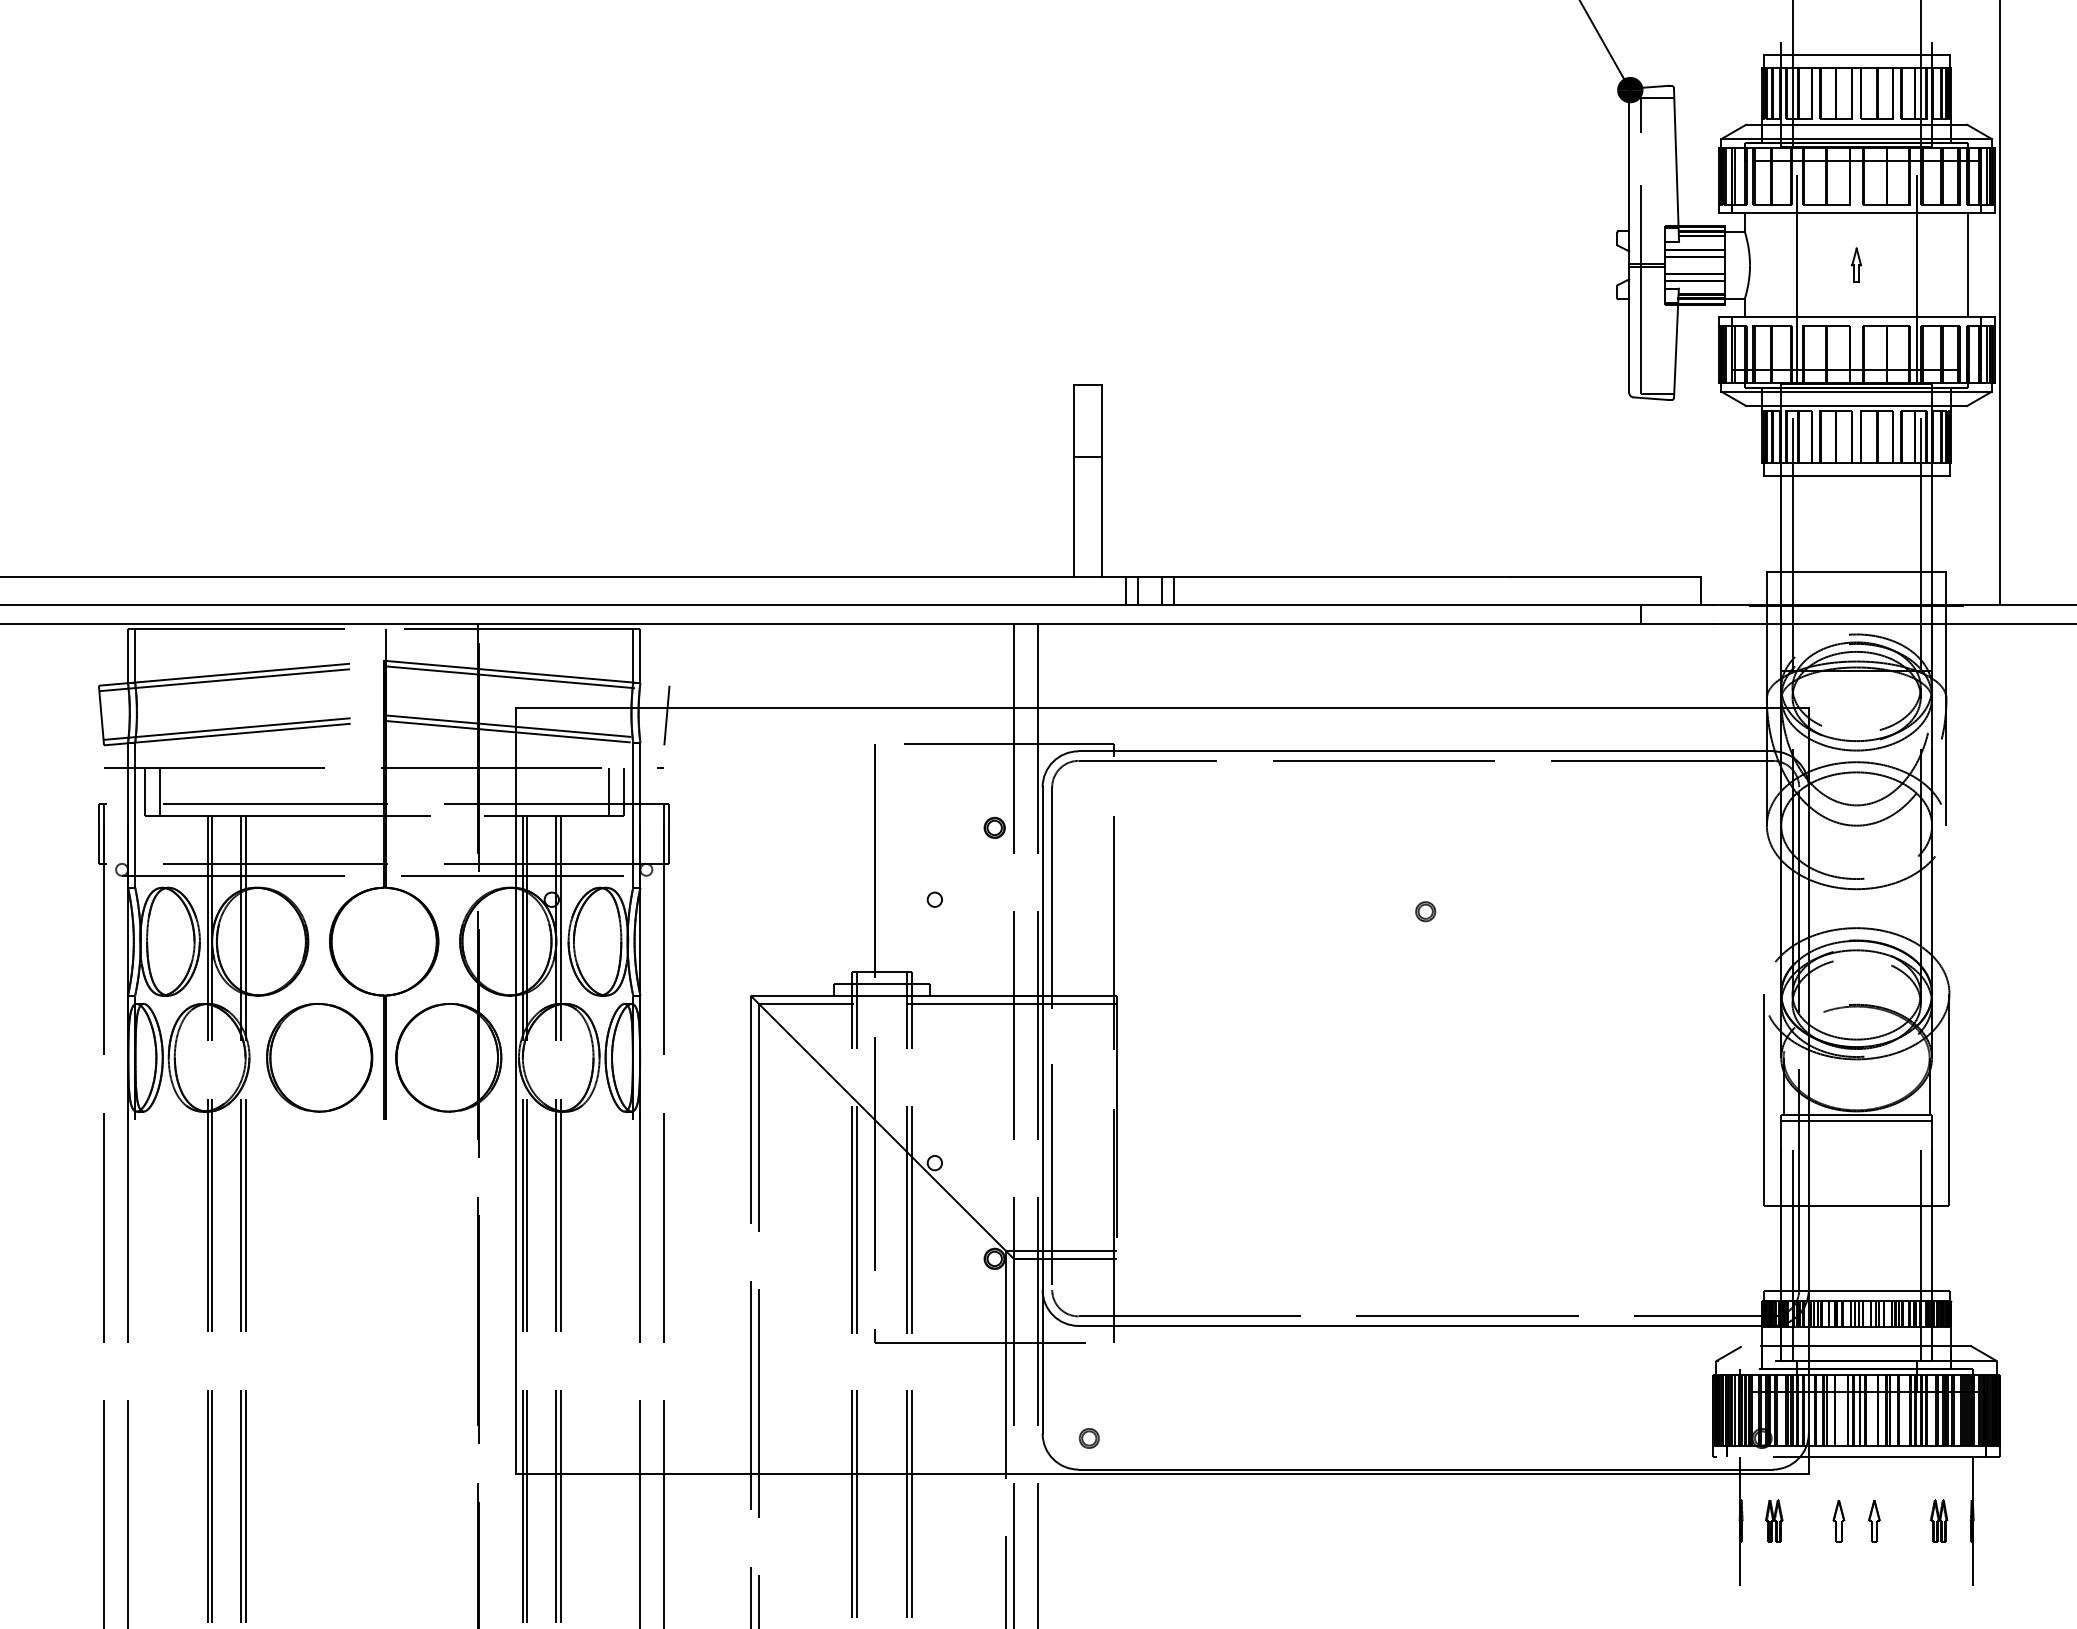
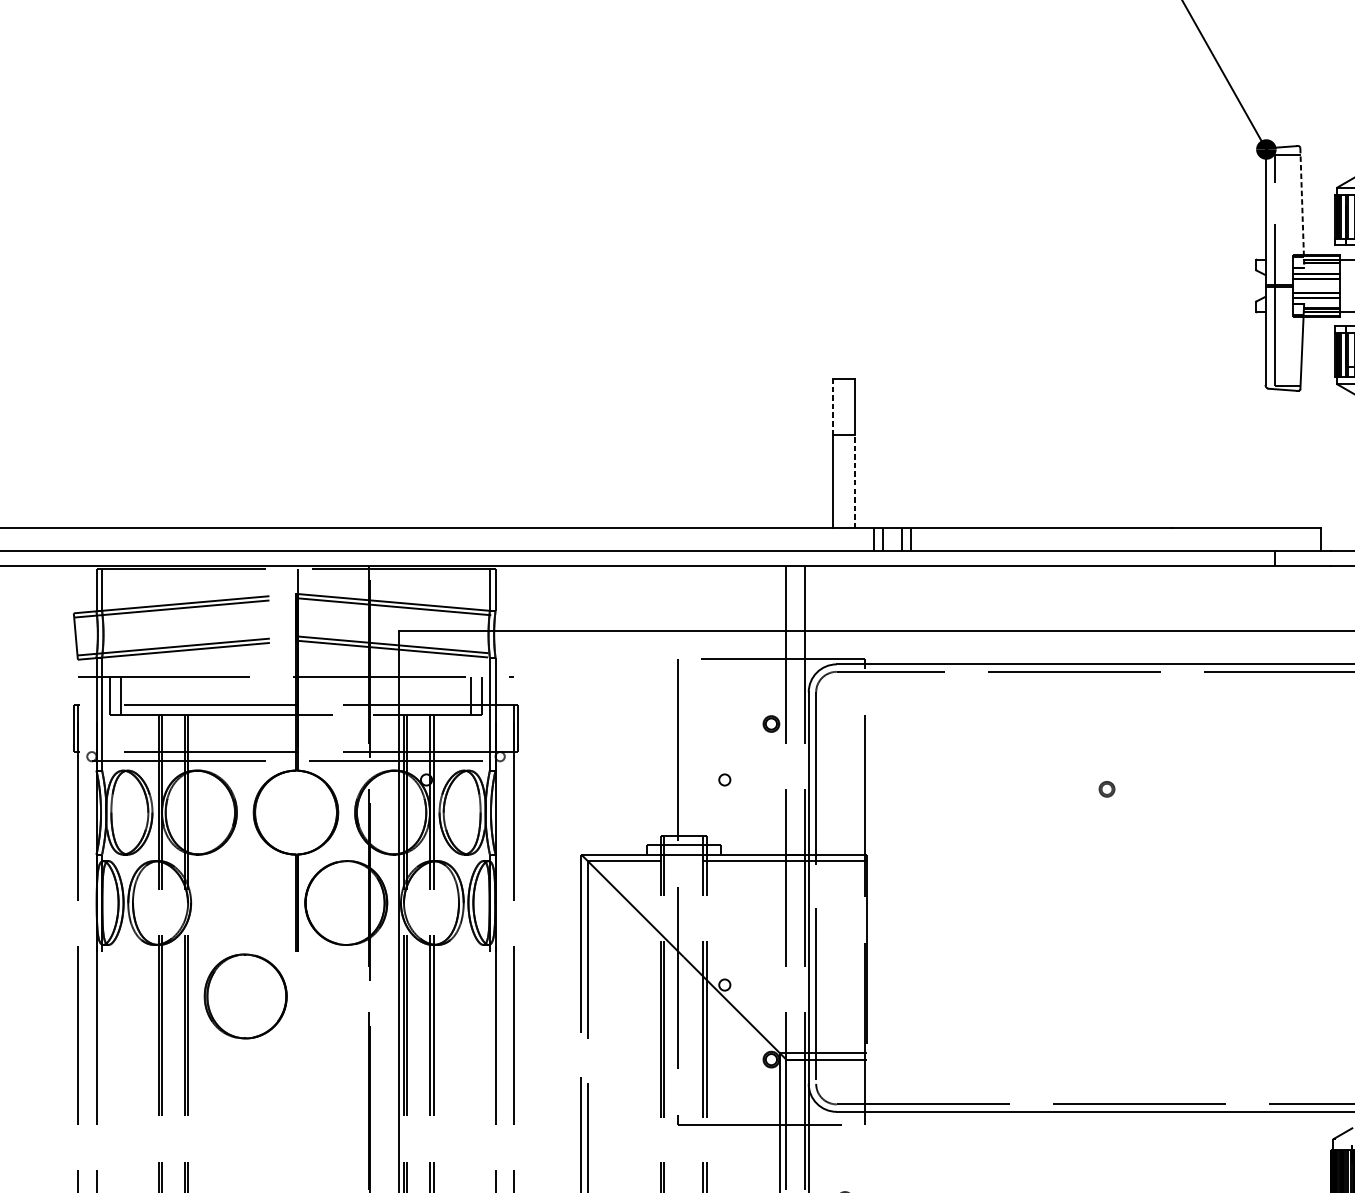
line: (1676, 164) -> (1302, 207), solid -> dashed
line: (1073, 420) -> (832, 406), solid -> dashed
line: (1102, 516) -> (855, 481), solid -> dashed
line: (666, 715) -> (515, 636), removed
part: (319, 1057) -> (245, 996), moved

